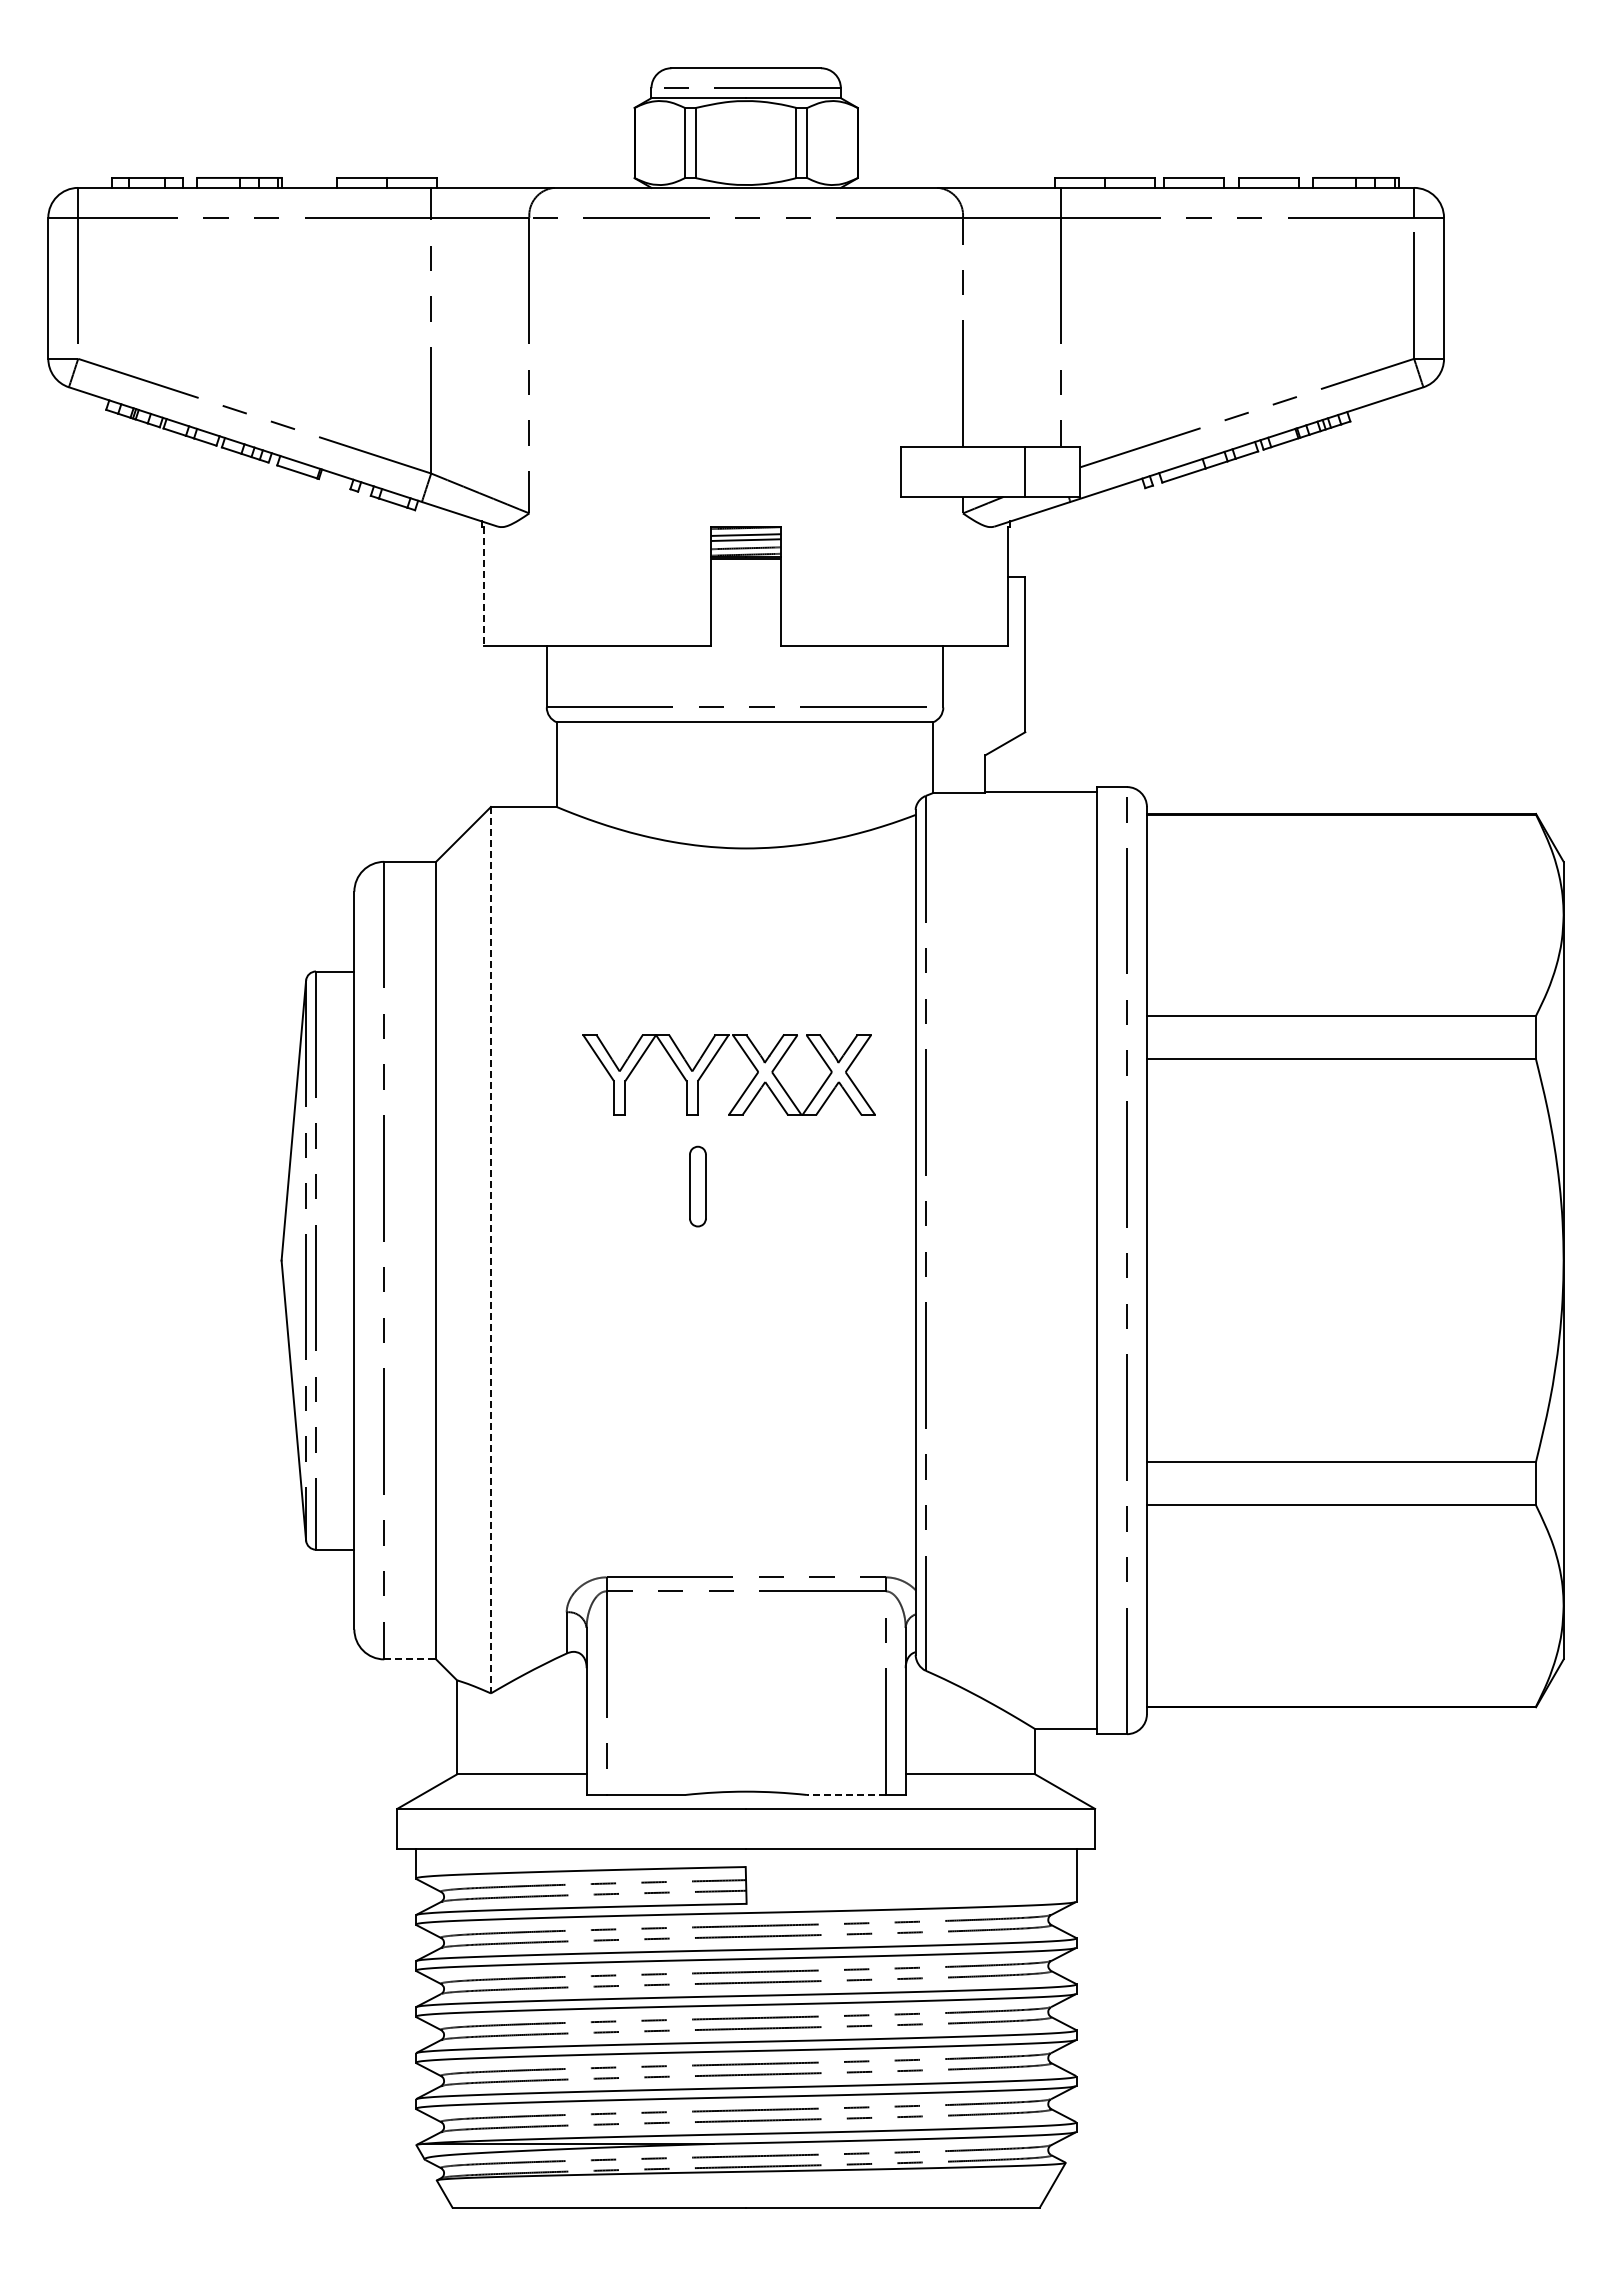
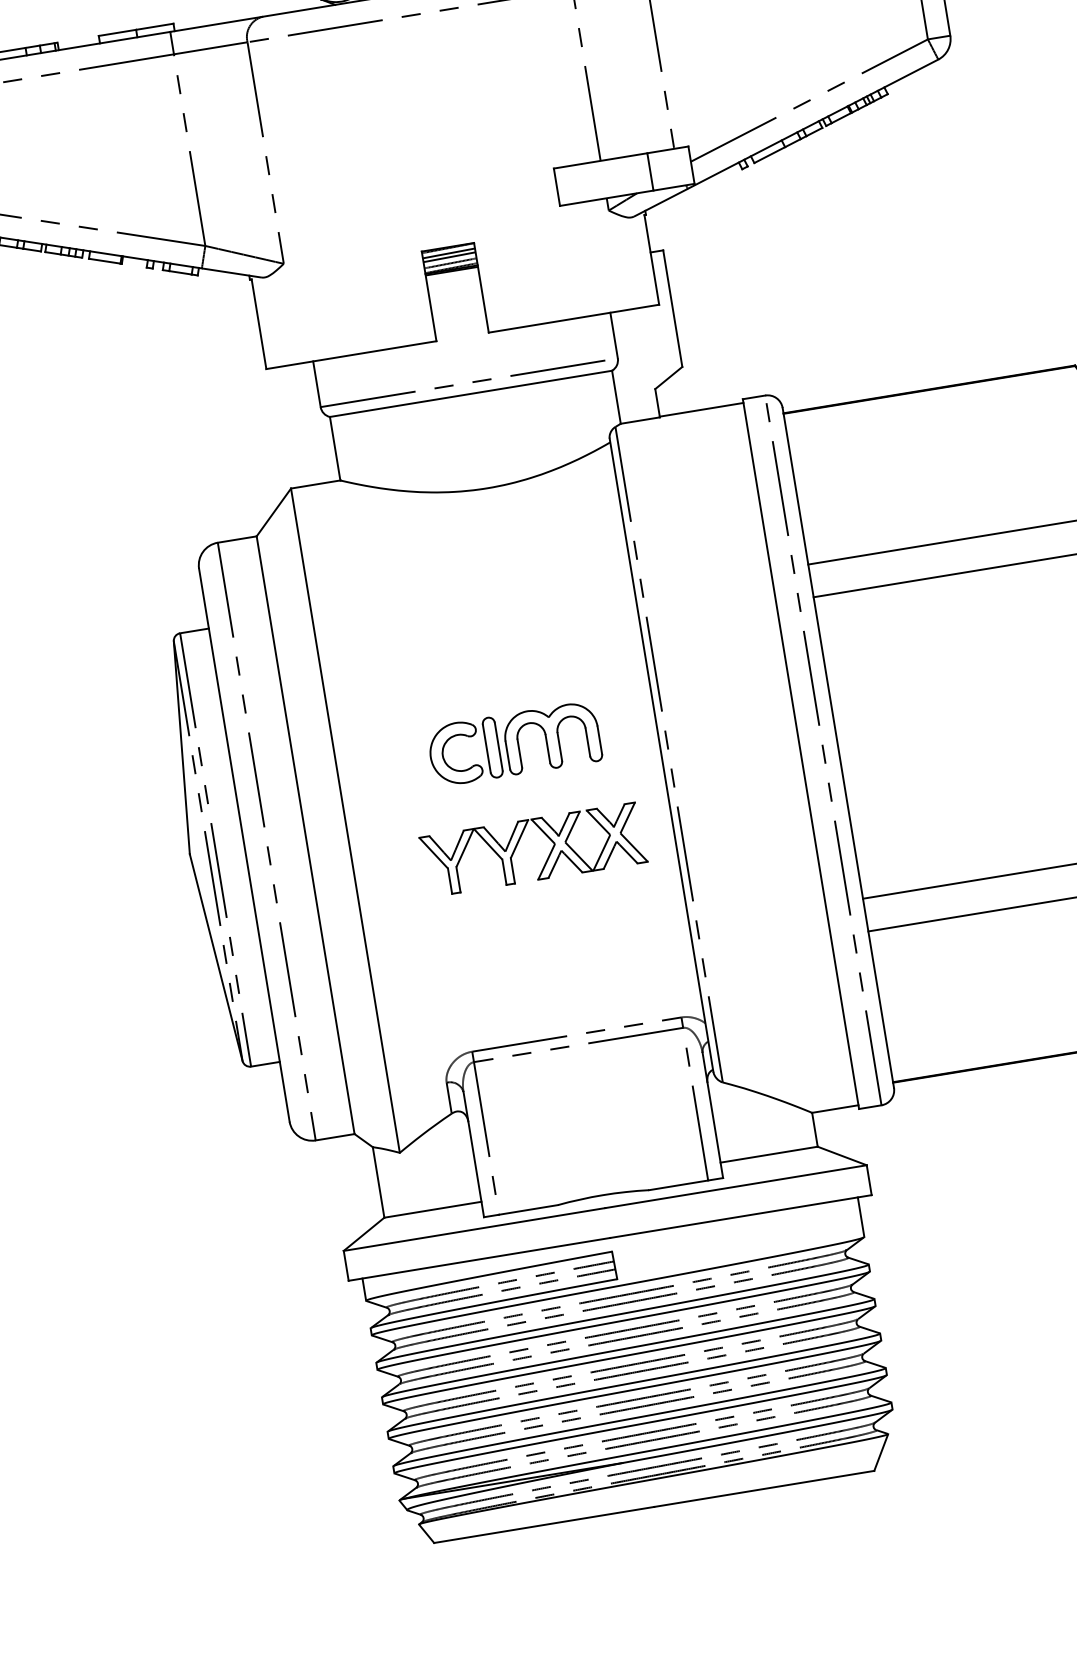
line: (484, 586) -> (259, 324), dashed -> solid
part: (710, 1064) -> (518, 844), moved
part: (632, 1186) -> (443, 755), added
part: (777, 1186) -> (552, 737), added
line: (490, 1250) -> (345, 820), dashed -> solid
line: (410, 1659) -> (335, 1137), dashed -> solid
line: (845, 1794) -> (677, 1185), dashed -> solid

